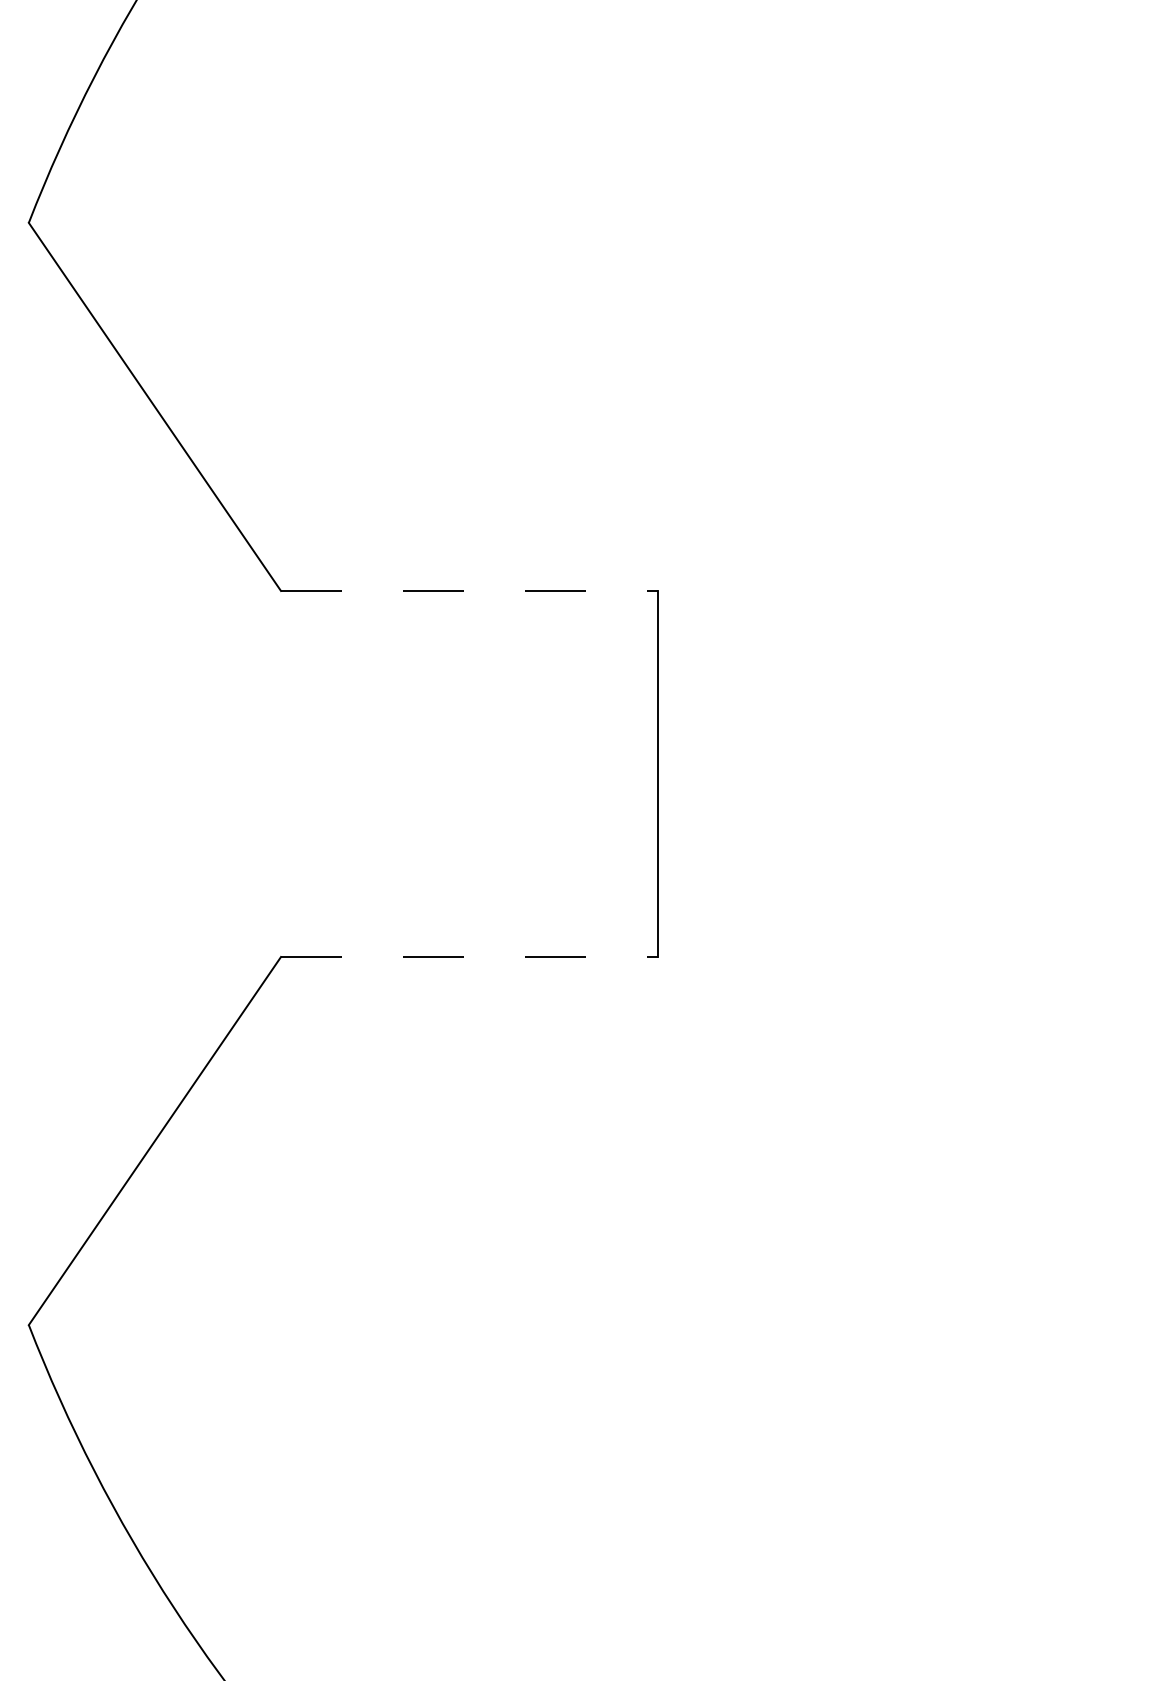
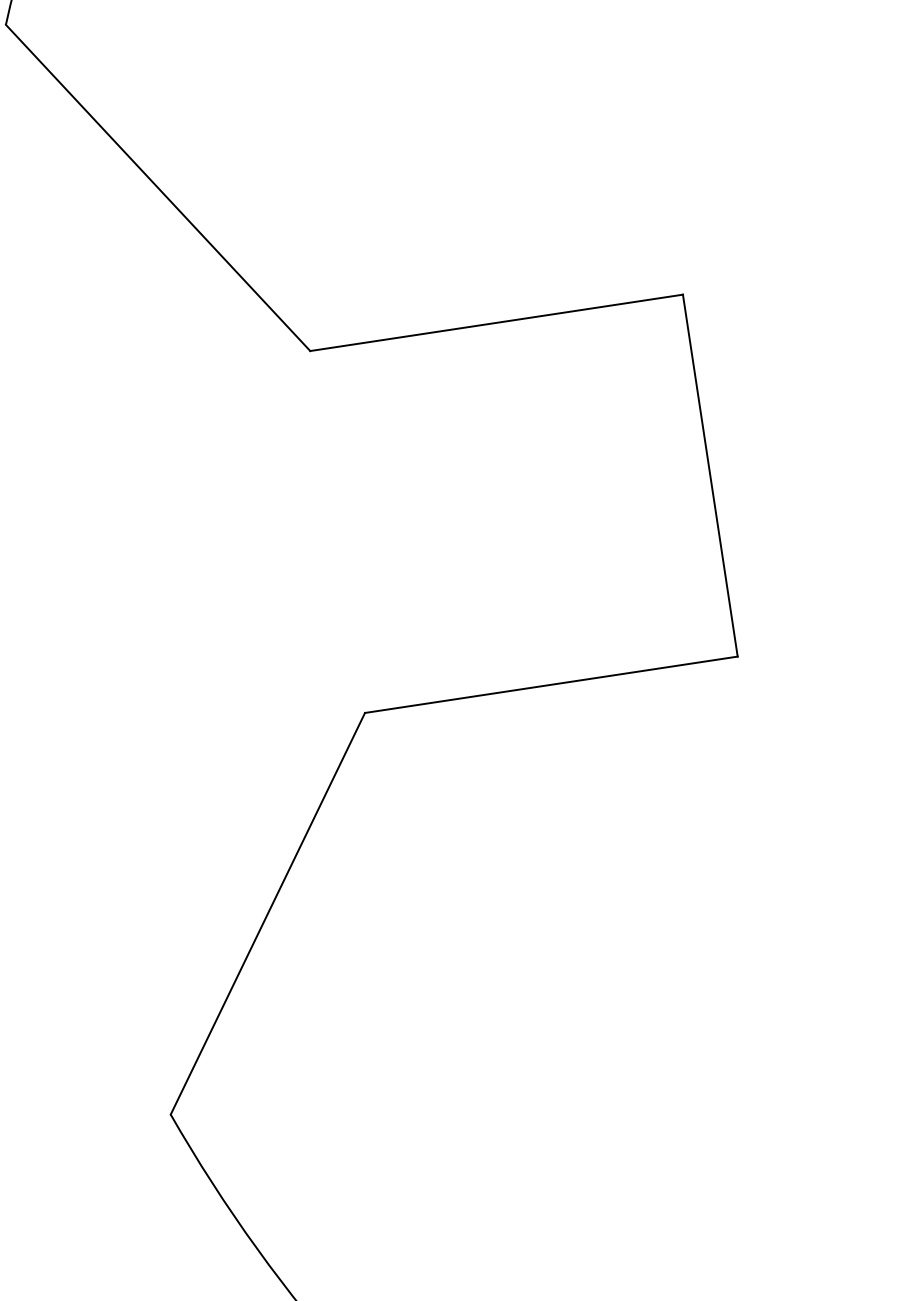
line: (469, 590) -> (496, 322), dashed -> solid
line: (469, 957) -> (551, 685), dashed -> solid

